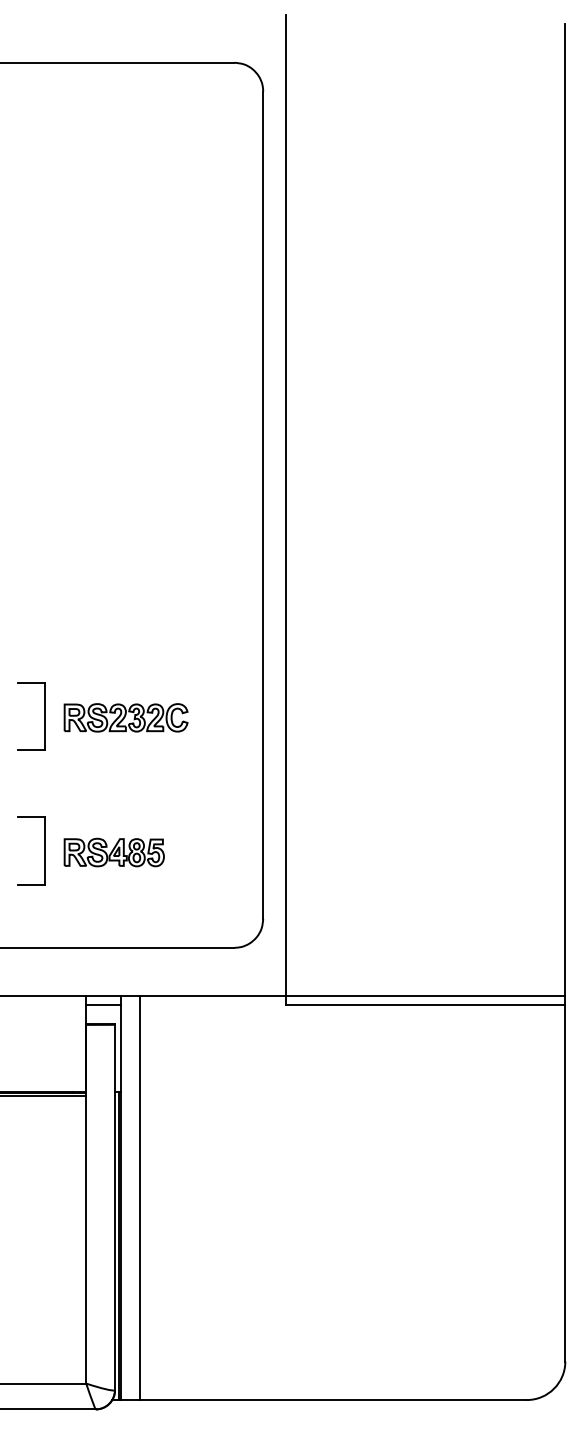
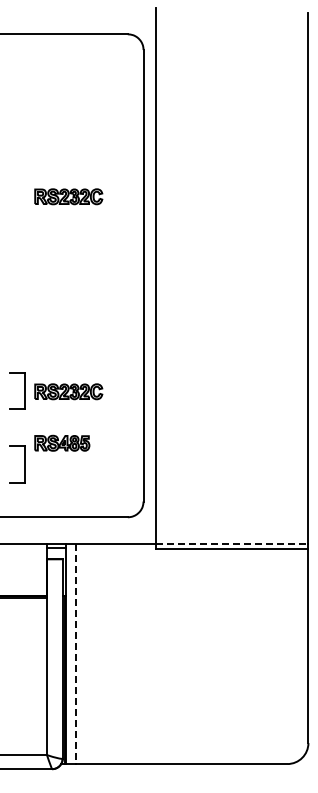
part: (125, 359) -> (68, 196), added
part: (114, 851) -> (62, 442), moved
line: (426, 995) -> (232, 543), solid -> dashed
line: (140, 1199) -> (76, 654), solid -> dashed

